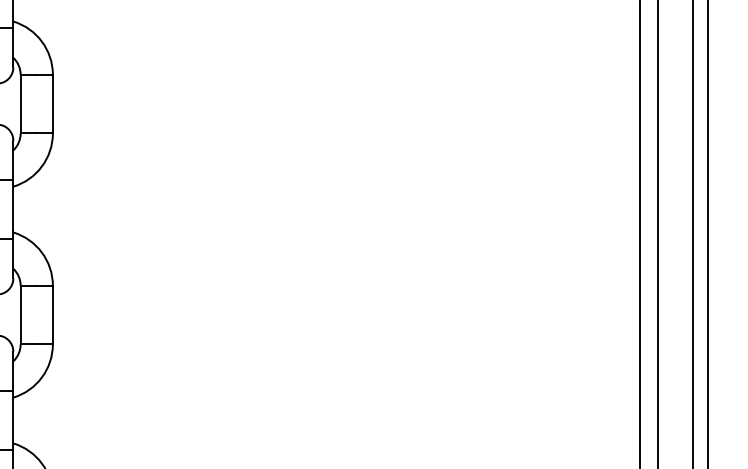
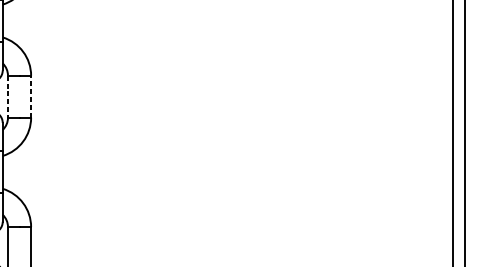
line: (52, 103) -> (30, 96), solid -> dashed
line: (20, 104) -> (7, 96), solid -> dashed

